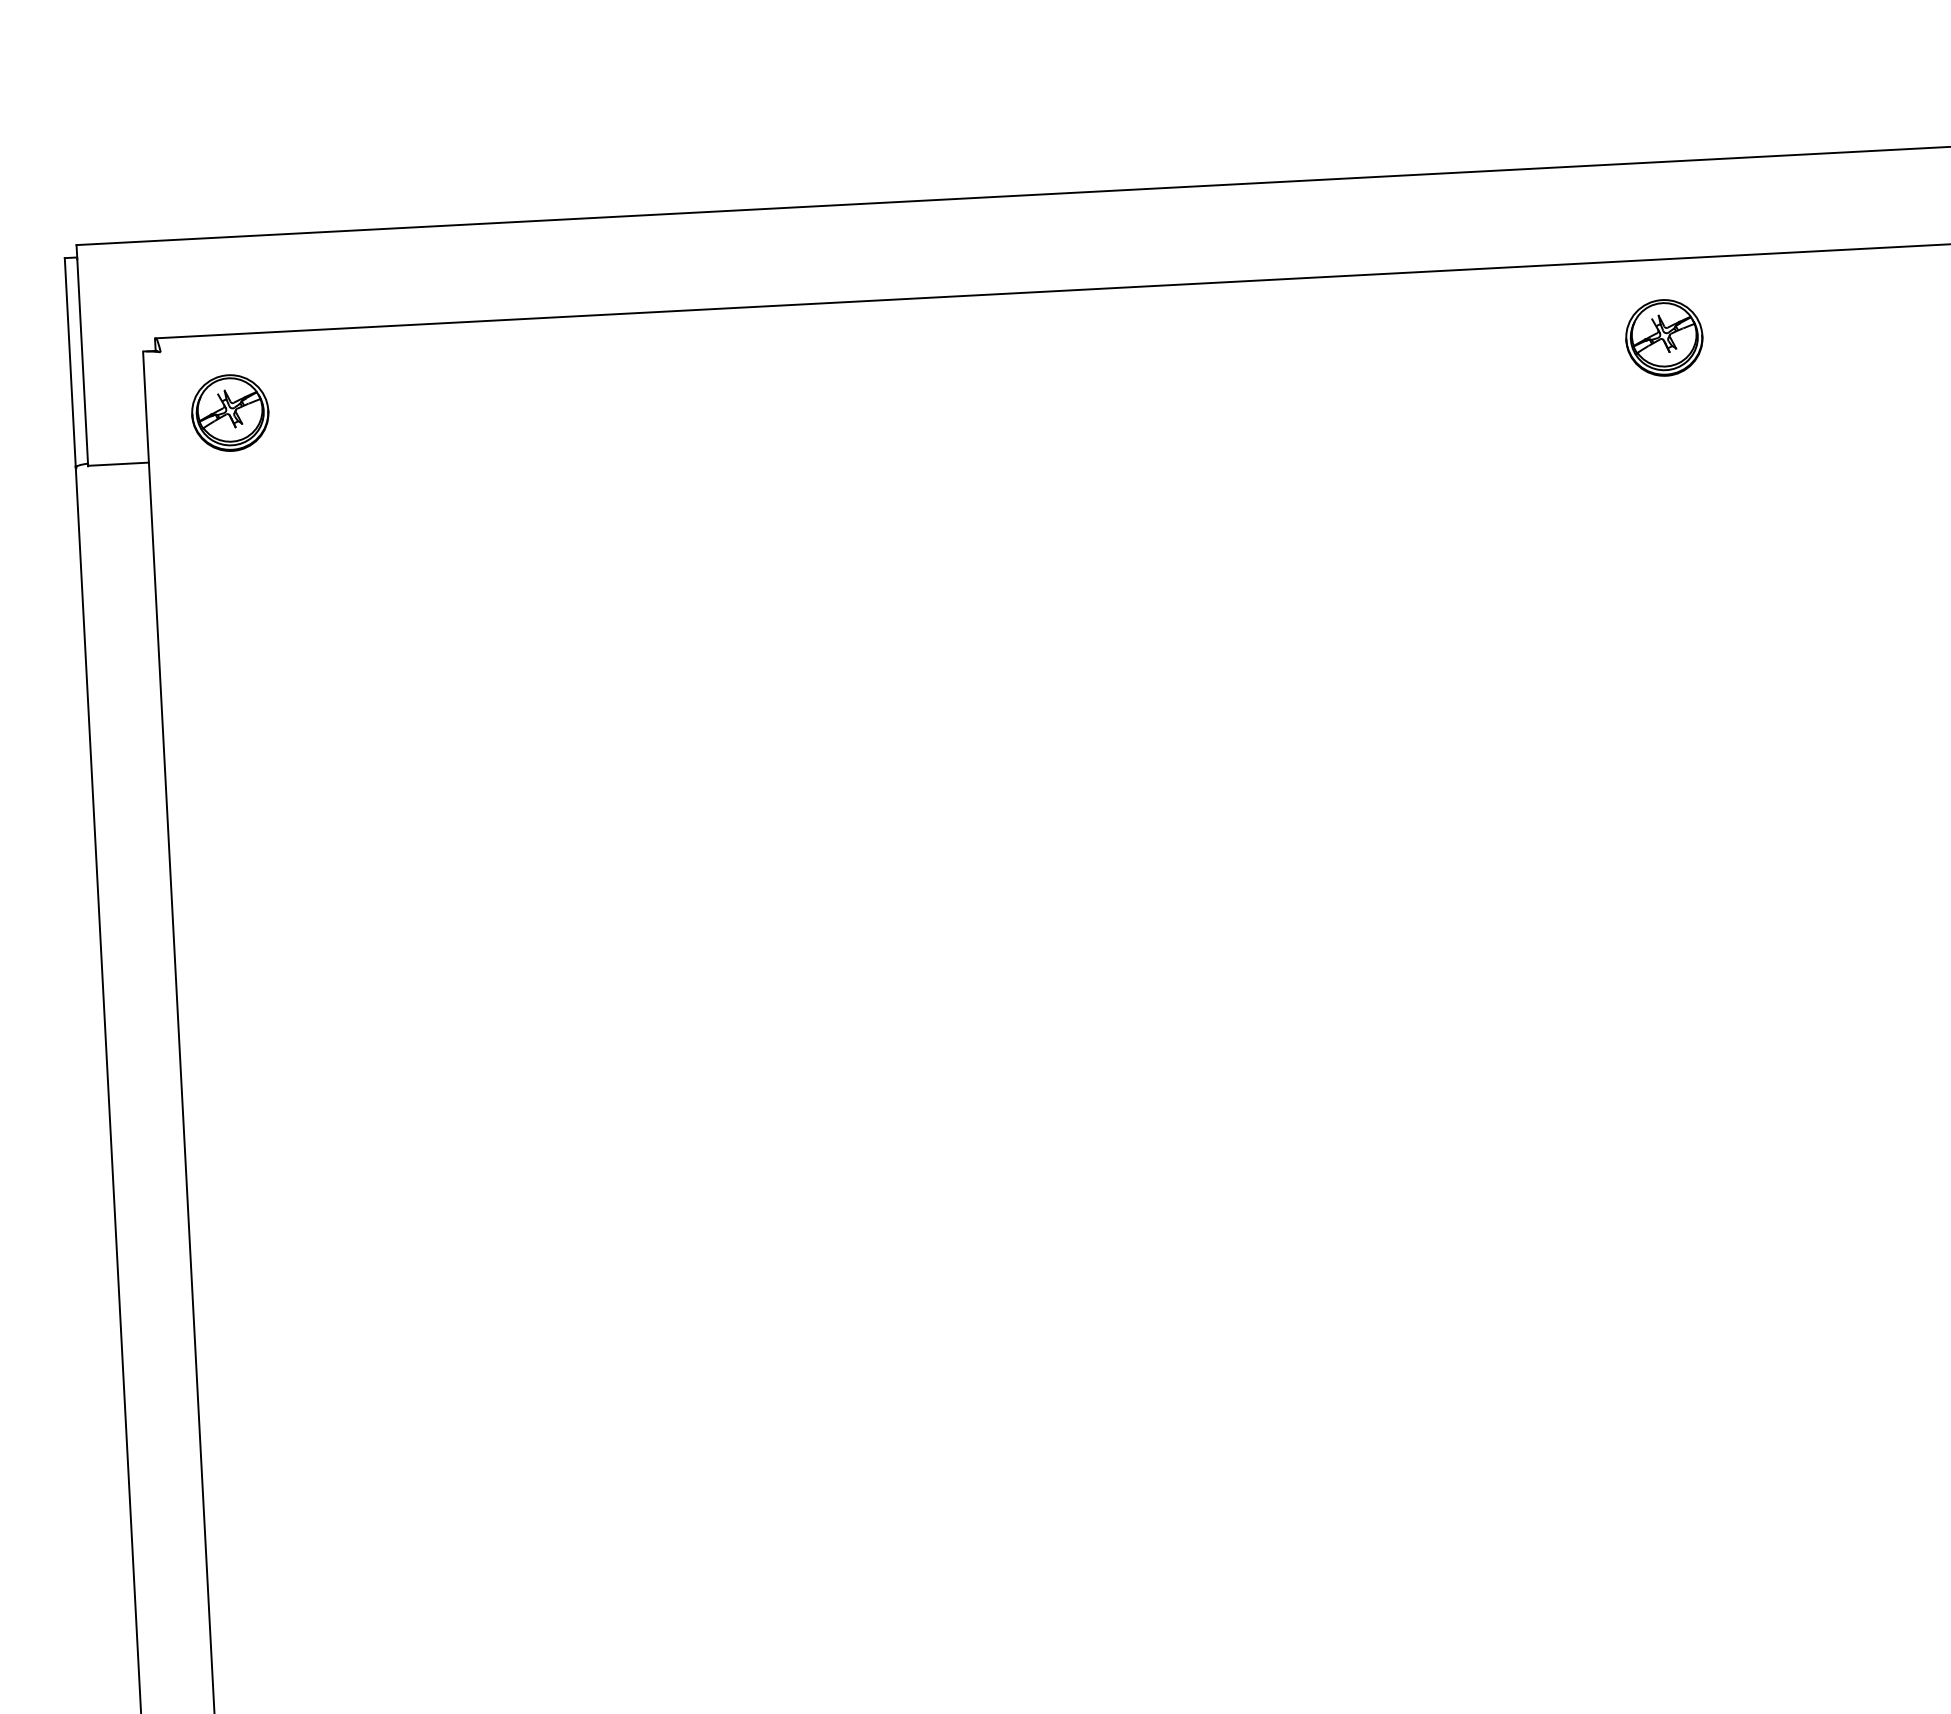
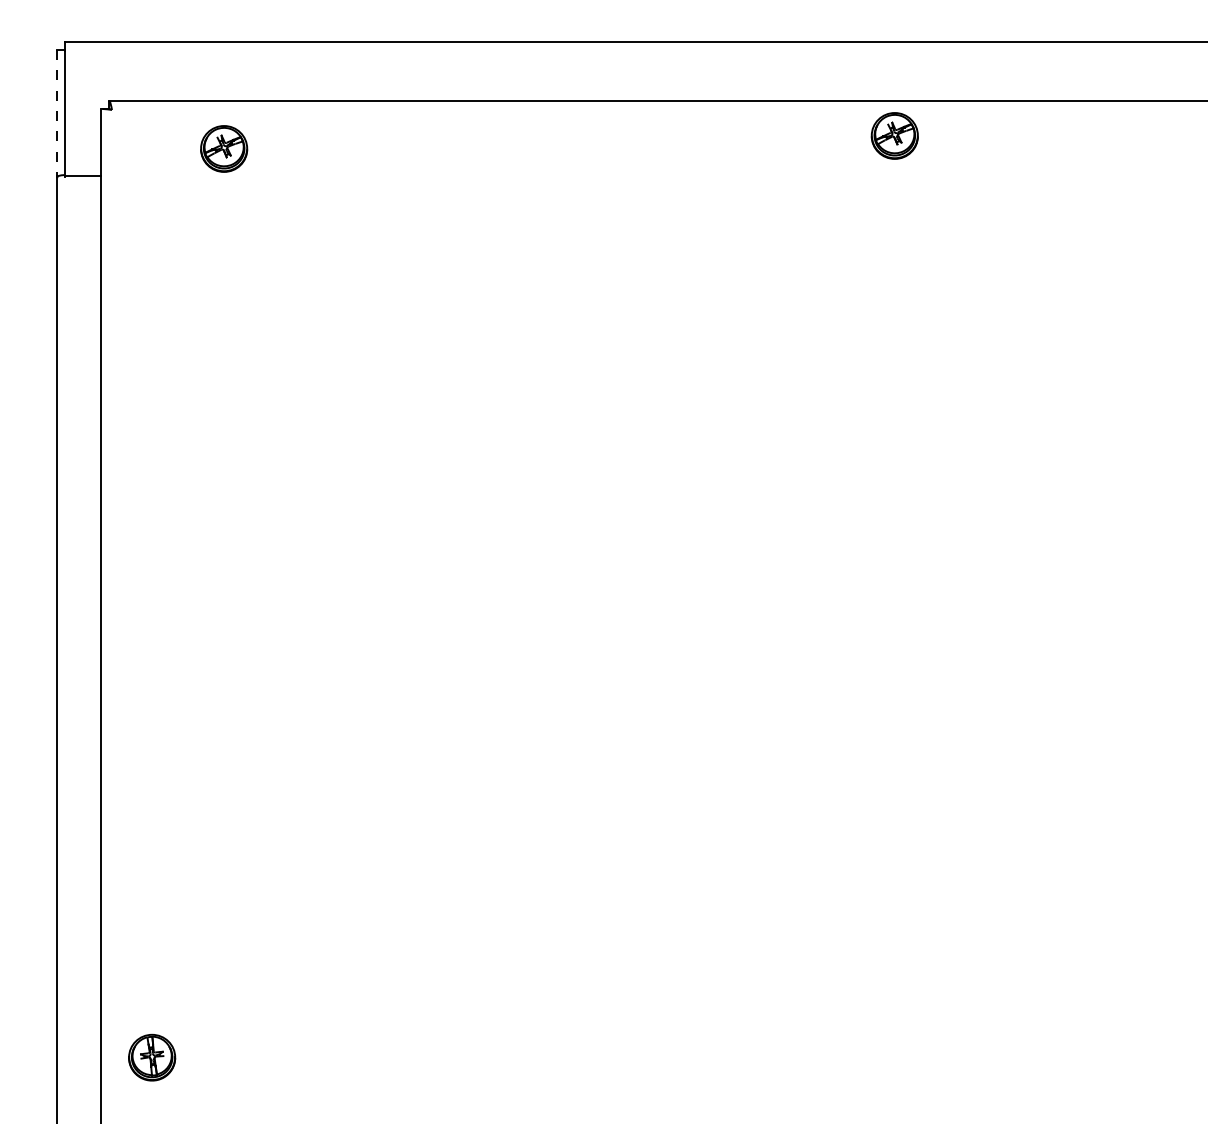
part: (1663, 337) -> (894, 135), moved
line: (69, 362) -> (56, 113), solid -> dashed
part: (230, 412) -> (224, 148), moved

